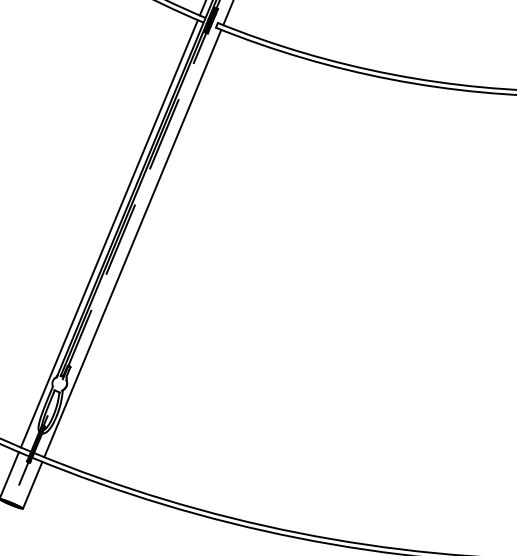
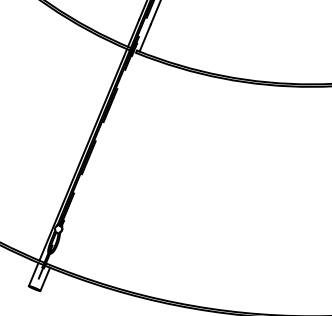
line: (132, 243) -> (94, 159), removed

